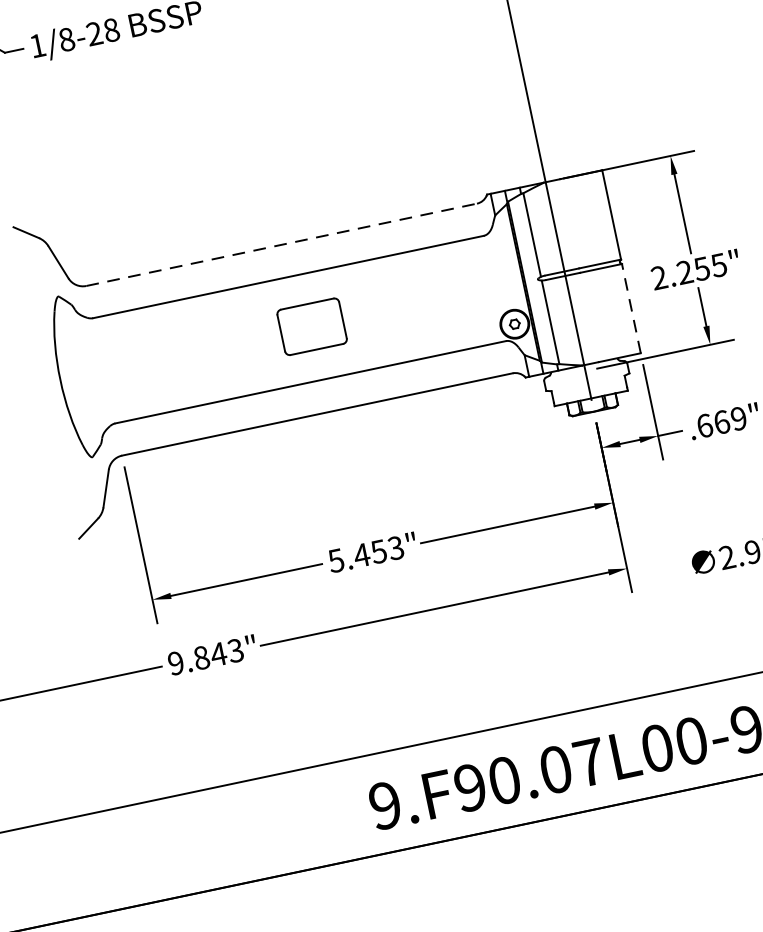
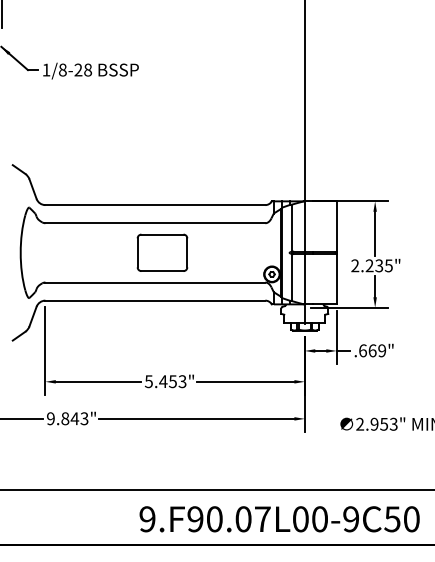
line: (282, 245) -> (155, 205), dashed -> solid
text: (702, 268) -> (379, 265), 2.255" -> 2.235"
line: (630, 307) -> (336, 278), dashed -> solid
part: (312, 326) -> (162, 252), size x1.43

